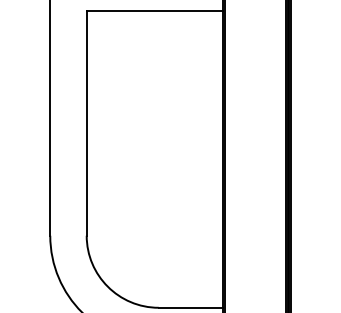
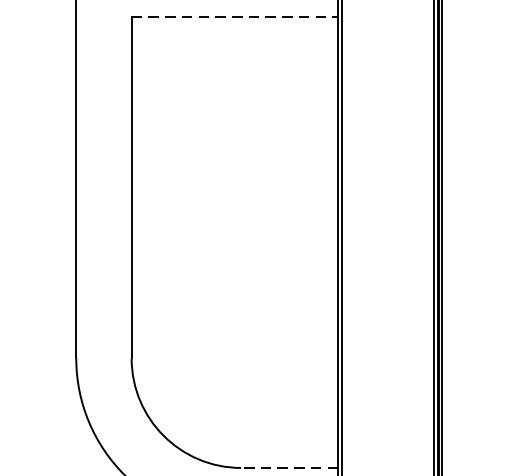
line: (154, 10) -> (234, 16), solid -> dashed
line: (190, 307) -> (289, 467), solid -> dashed

